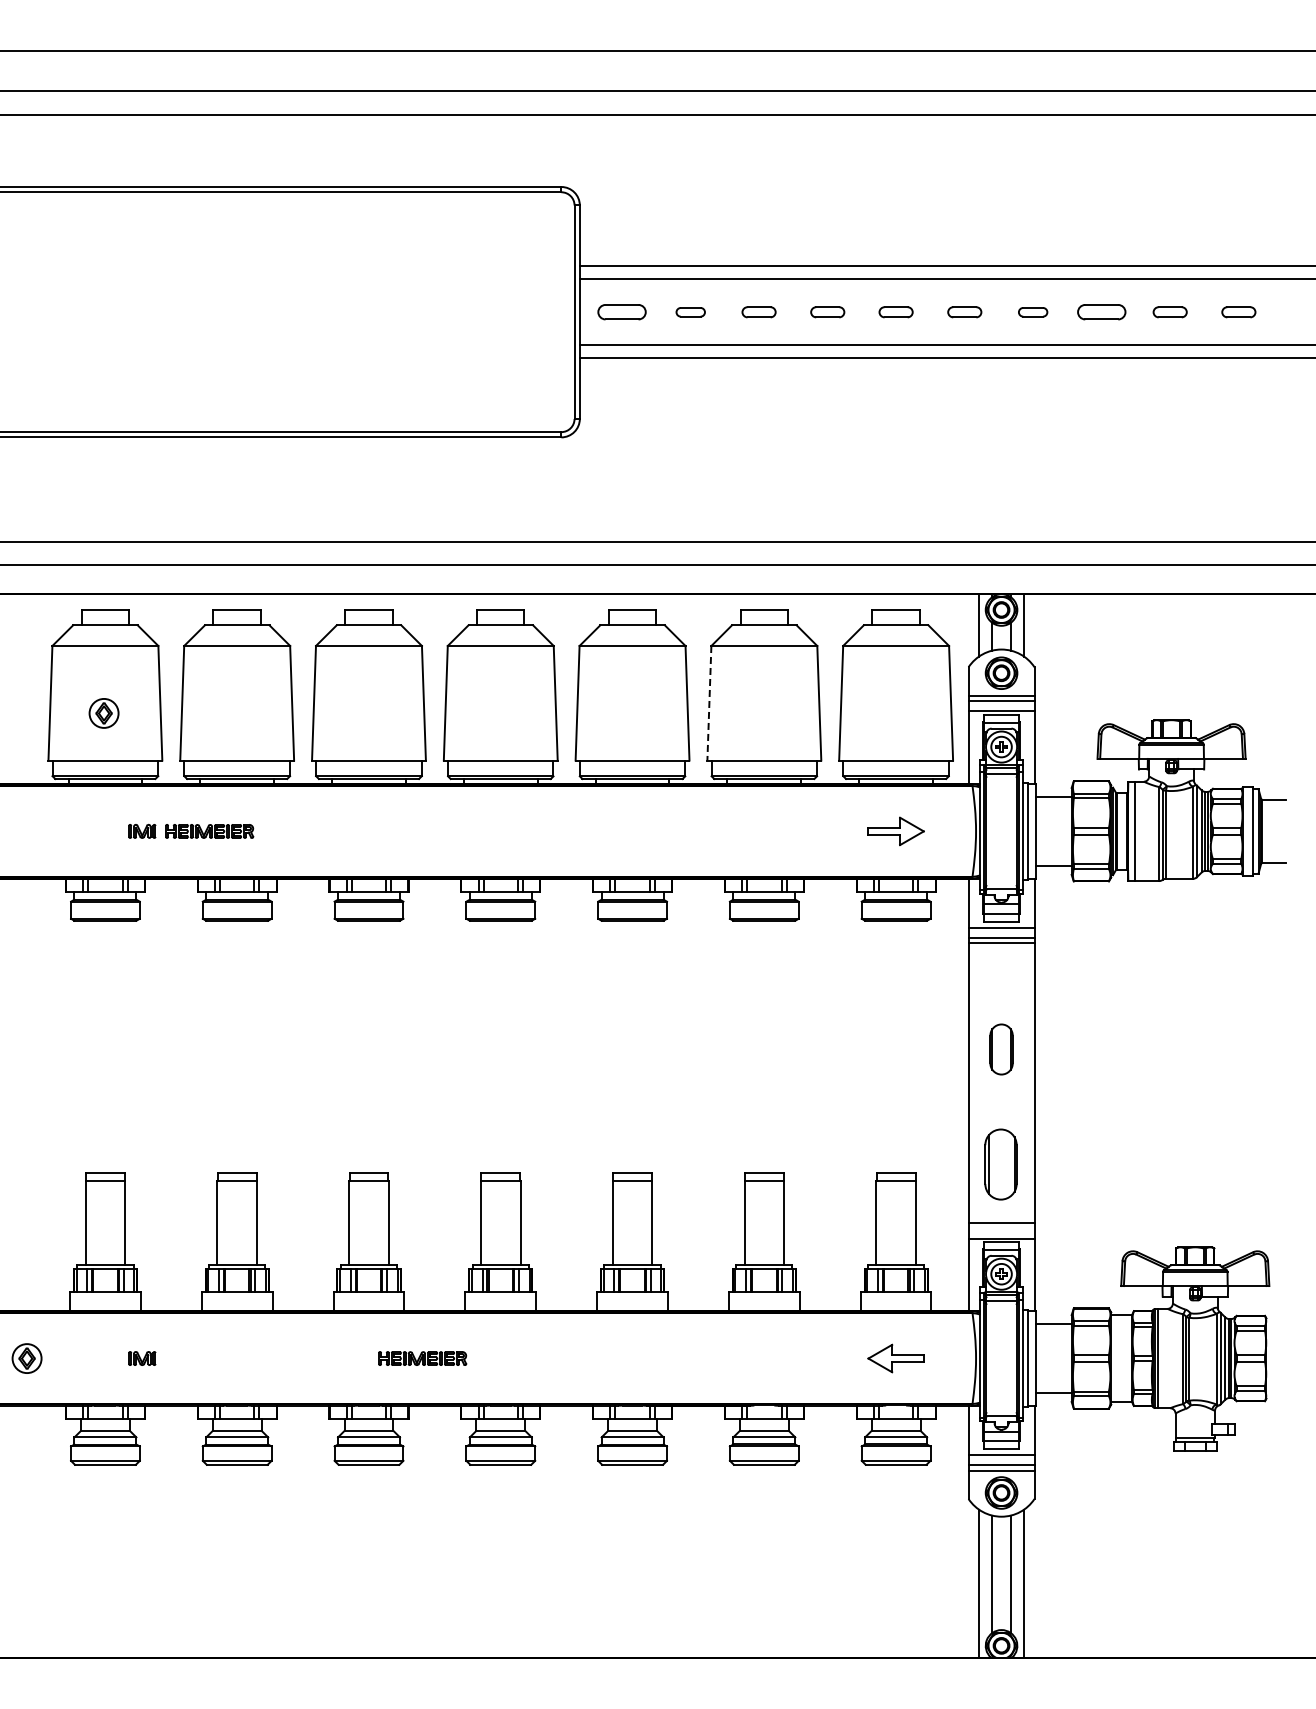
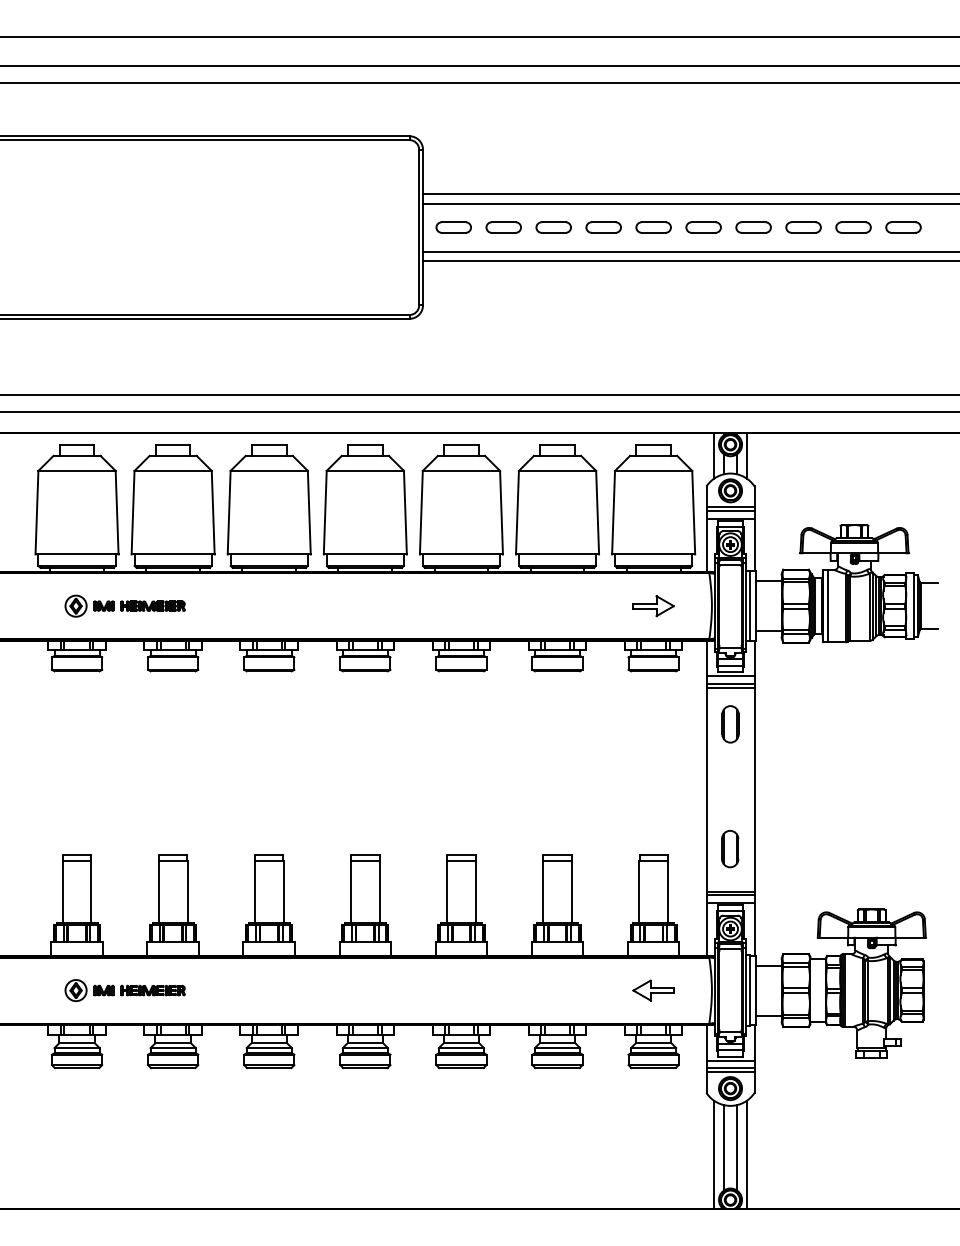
part: (690, 312) -> (503, 227), size x1.67
part: (758, 312) -> (553, 227), size x1.43
part: (827, 312) -> (603, 227), size x1.43
part: (895, 312) -> (653, 227), size x1.43
part: (964, 312) -> (703, 227), size x1.43
part: (1032, 312) -> (753, 227), size x1.67
part: (1169, 312) -> (852, 227), size x1.43
part: (1238, 312) -> (903, 227), size x1.43
line: (709, 703) -> (517, 512), dashed -> solid
part: (103, 713) -> (75, 606), moved
part: (1001, 1049) -> (730, 724), moved
part: (1001, 1164) -> (730, 849), size x0.71
line: (1001, 1228) -> (730, 895), added
part: (26, 1358) -> (75, 990), moved
part: (422, 1358) -> (152, 990), moved

